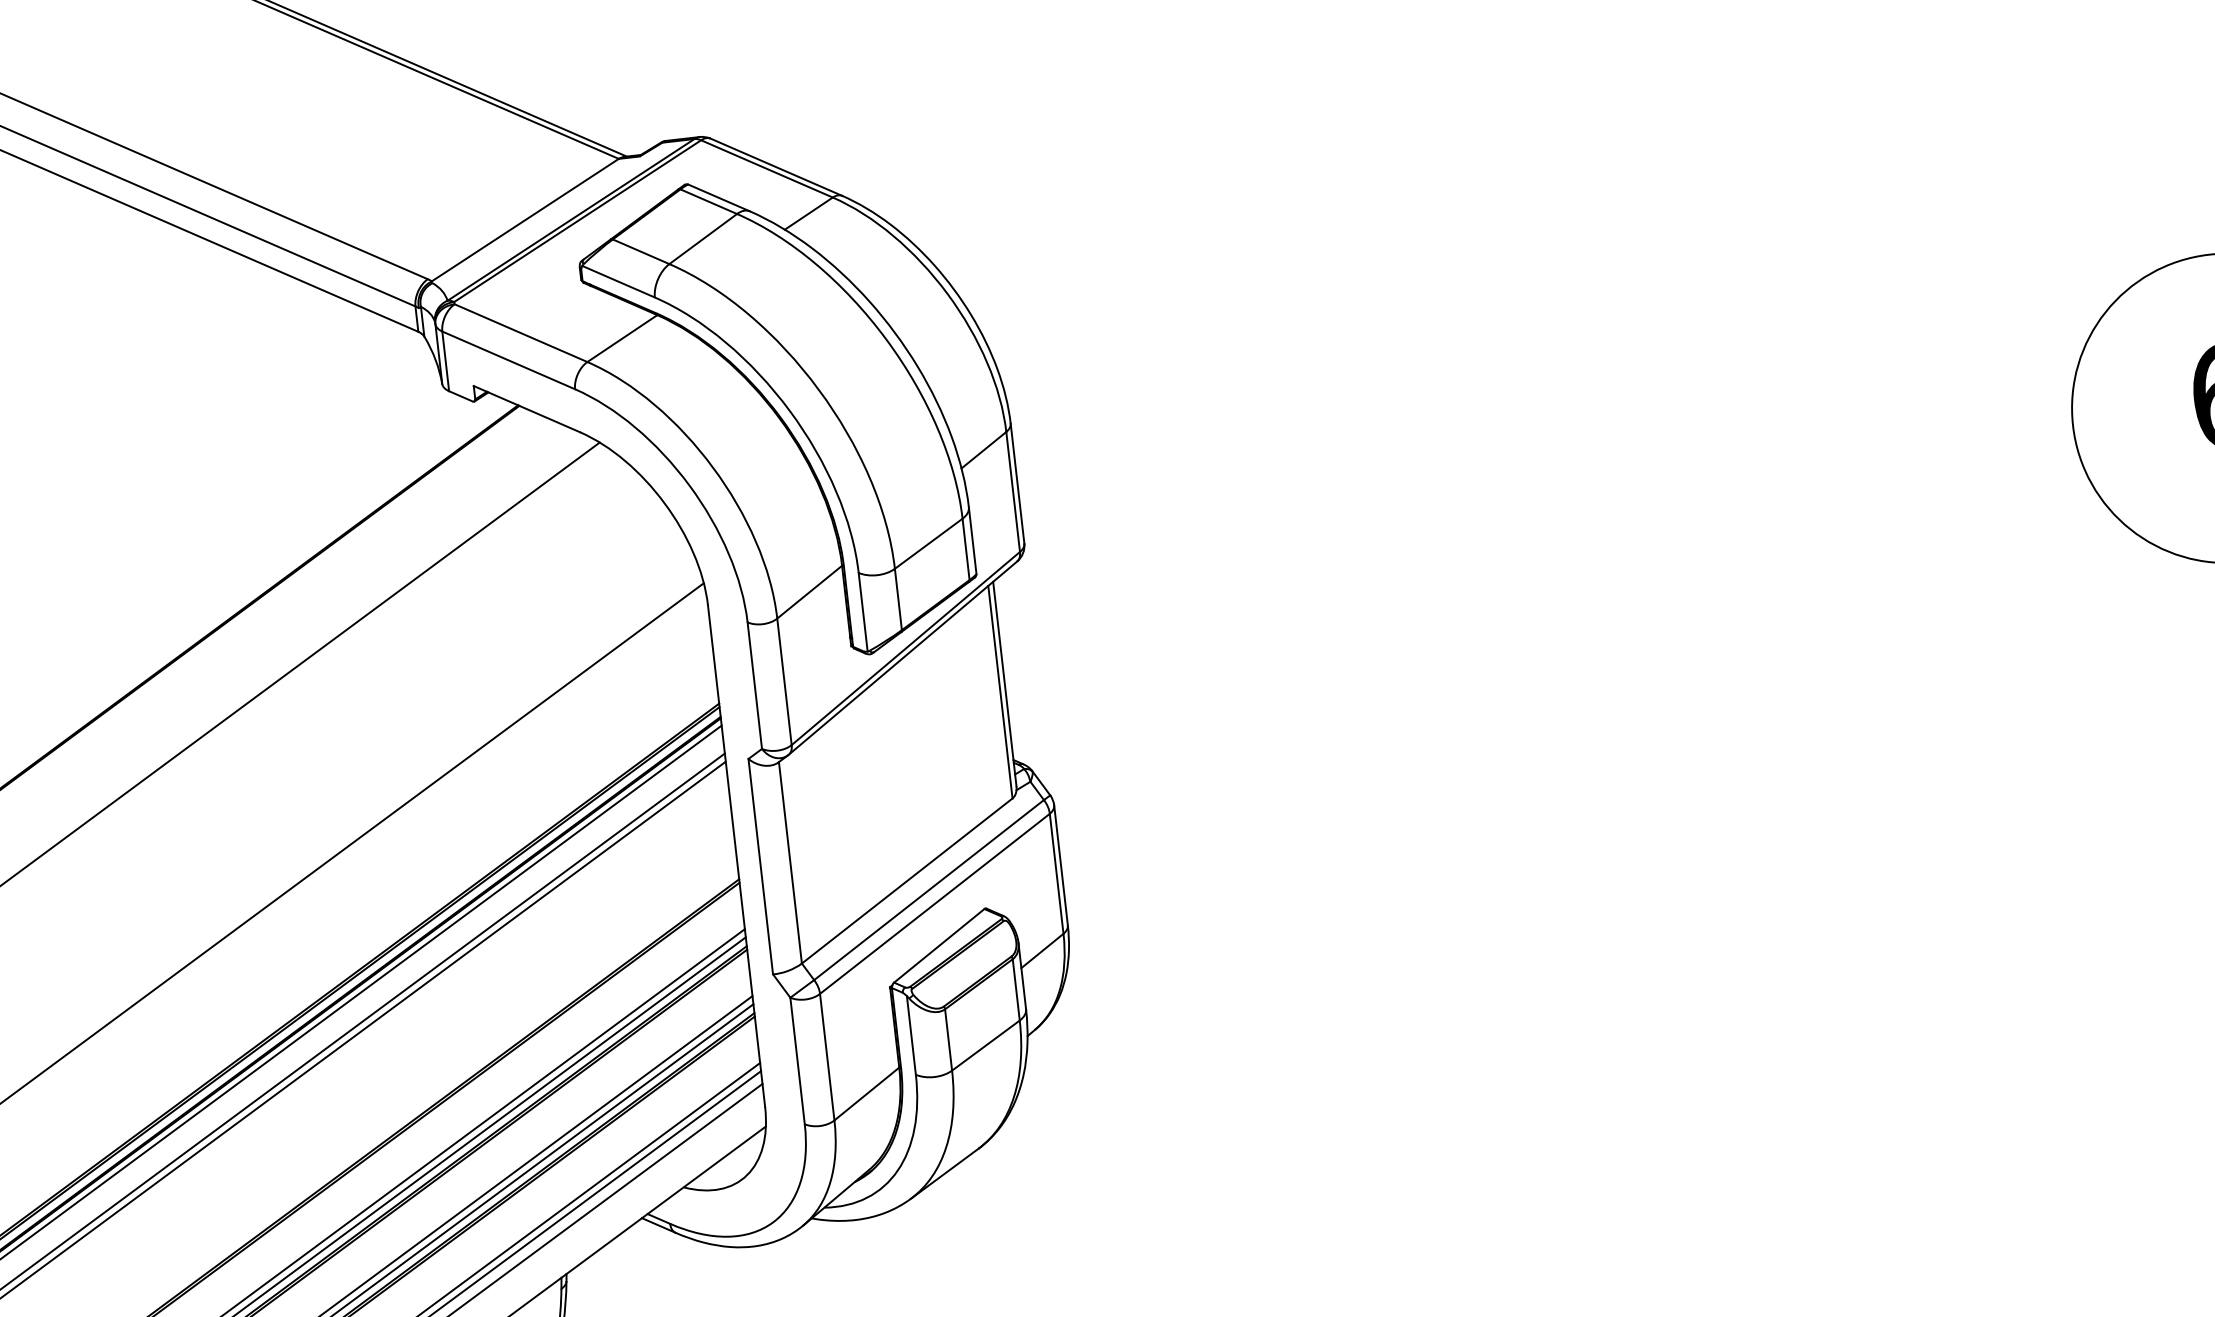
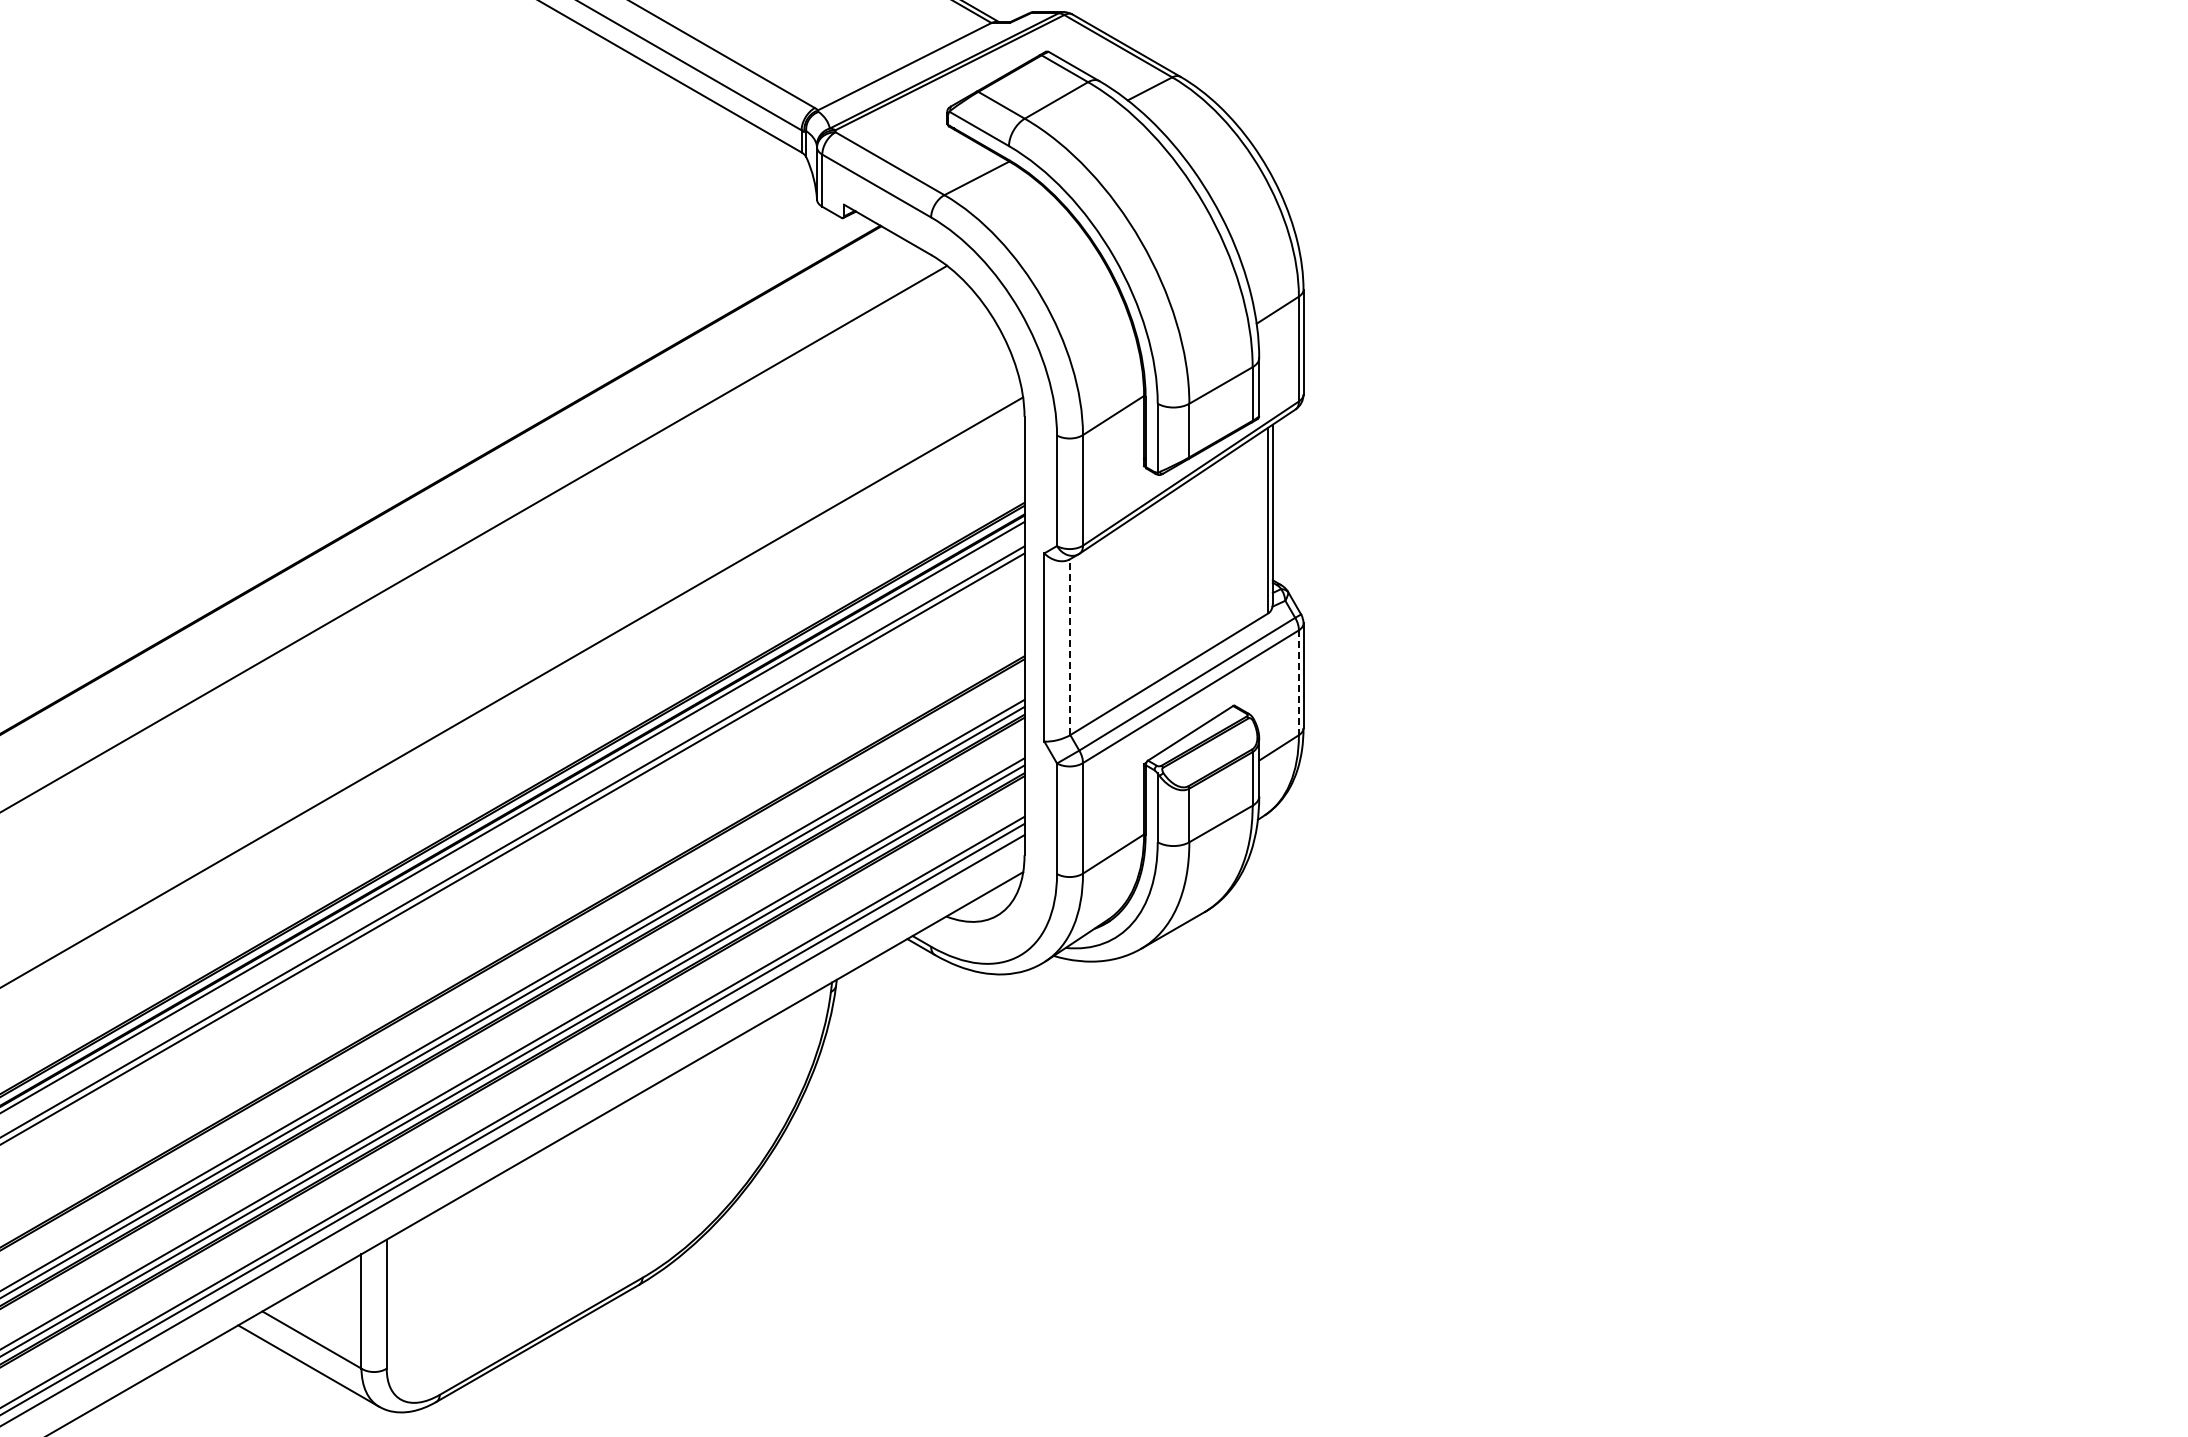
line: (790, 862) -> (1070, 646), solid -> dashed
line: (1056, 874) -> (1298, 683), solid -> dashed

